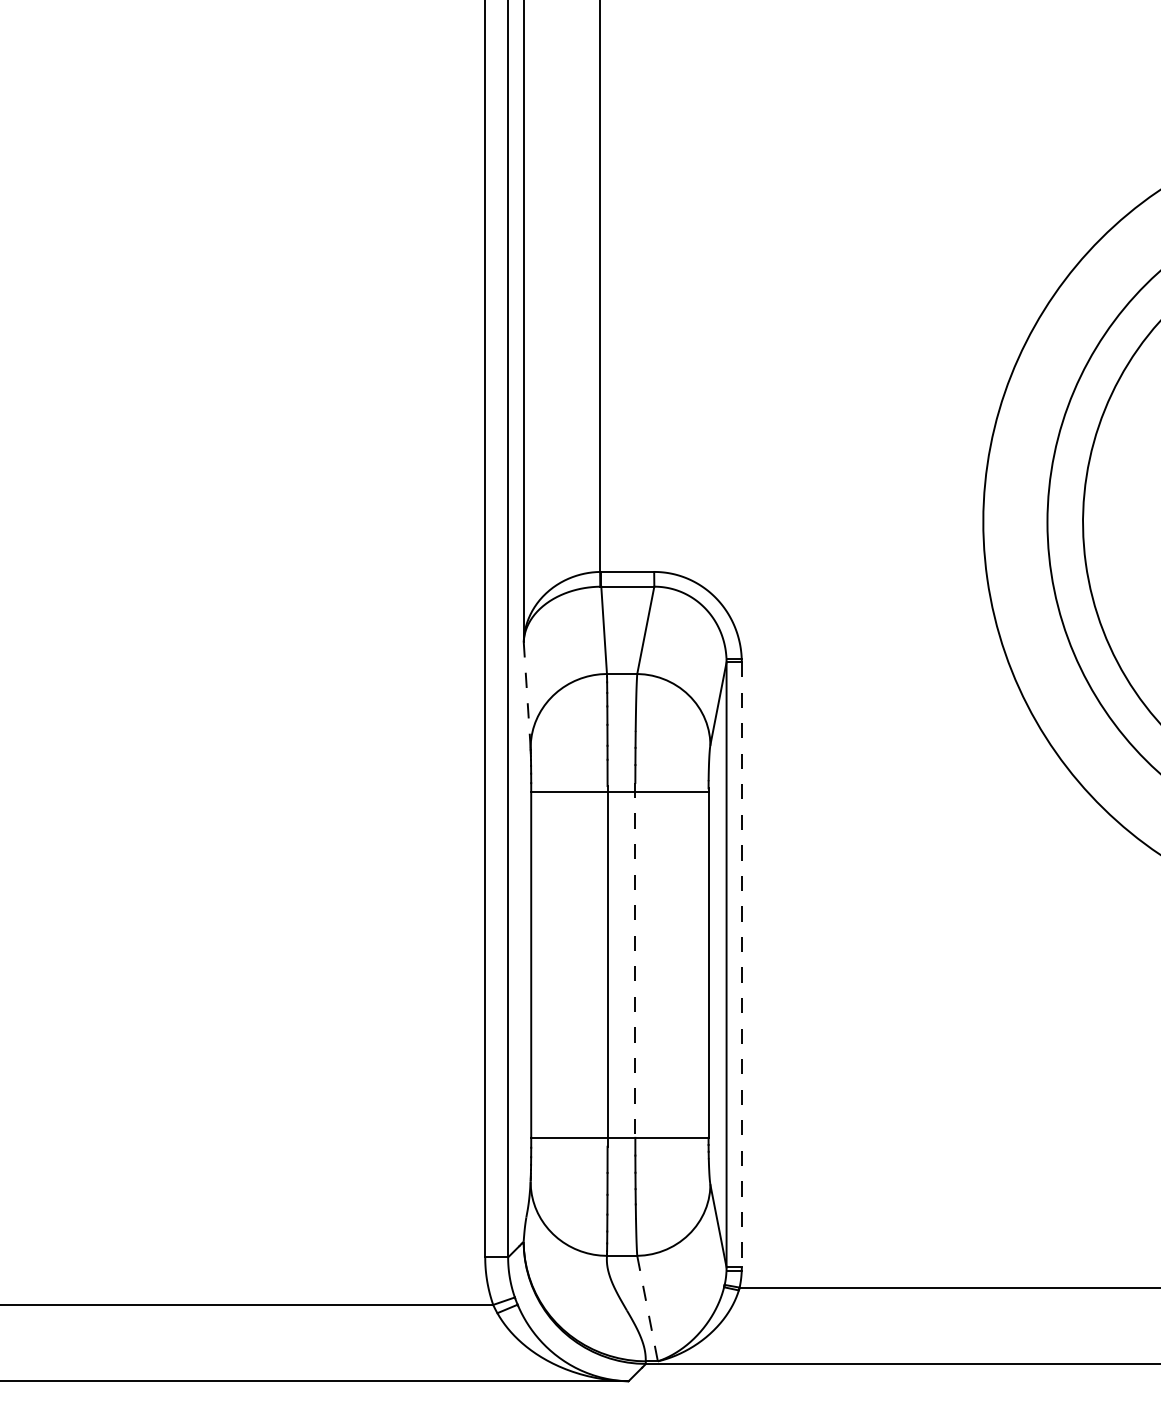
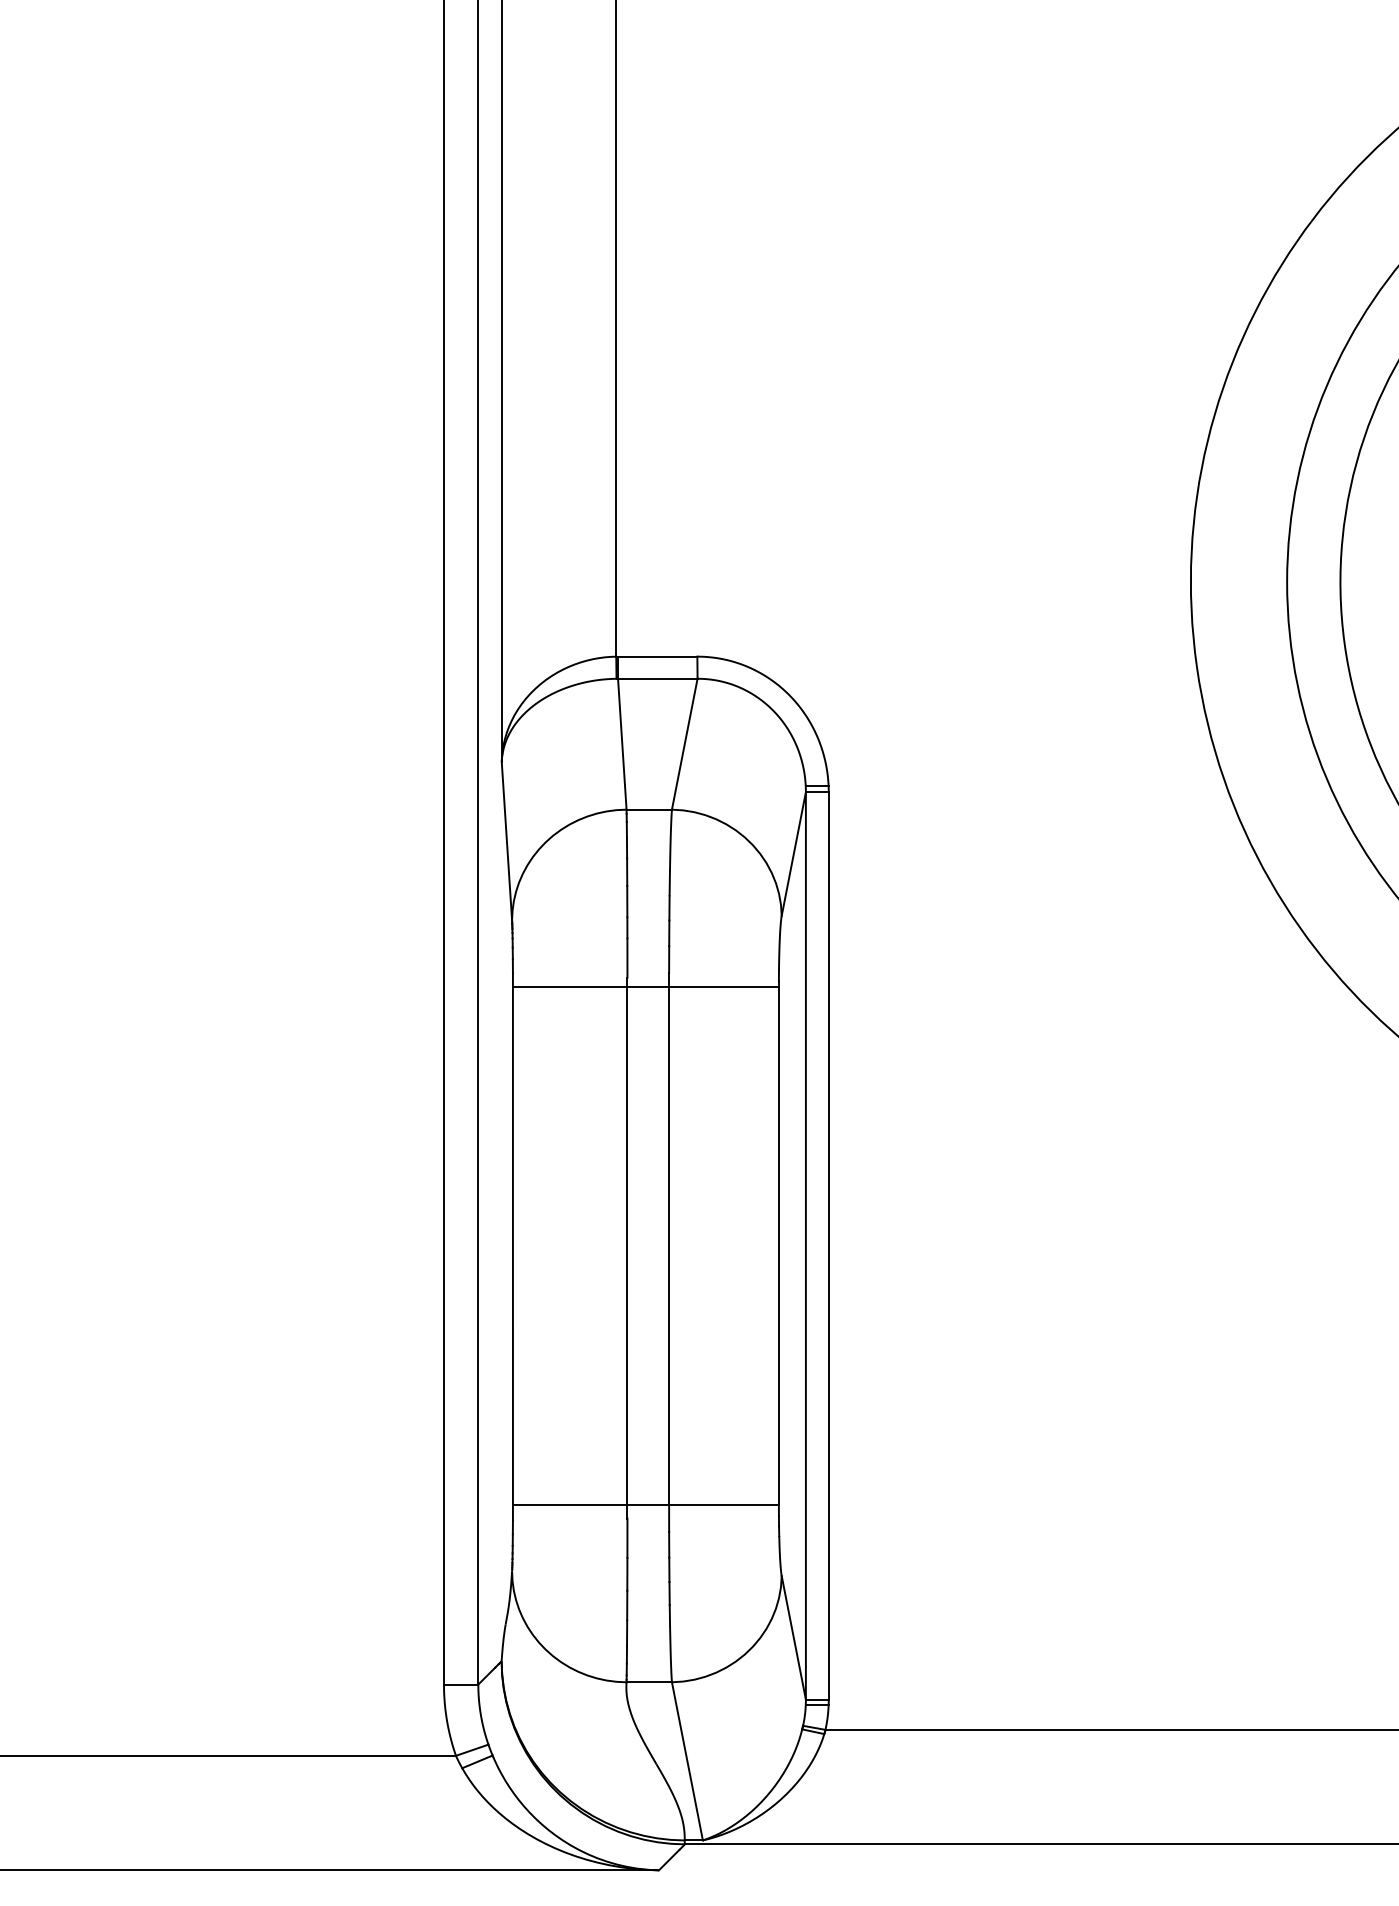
line: (527, 696) -> (507, 843), dashed -> solid
line: (635, 960) -> (669, 1239), dashed -> solid
line: (741, 964) -> (828, 1245), dashed -> solid
line: (647, 1308) -> (687, 1761), dashed -> solid

